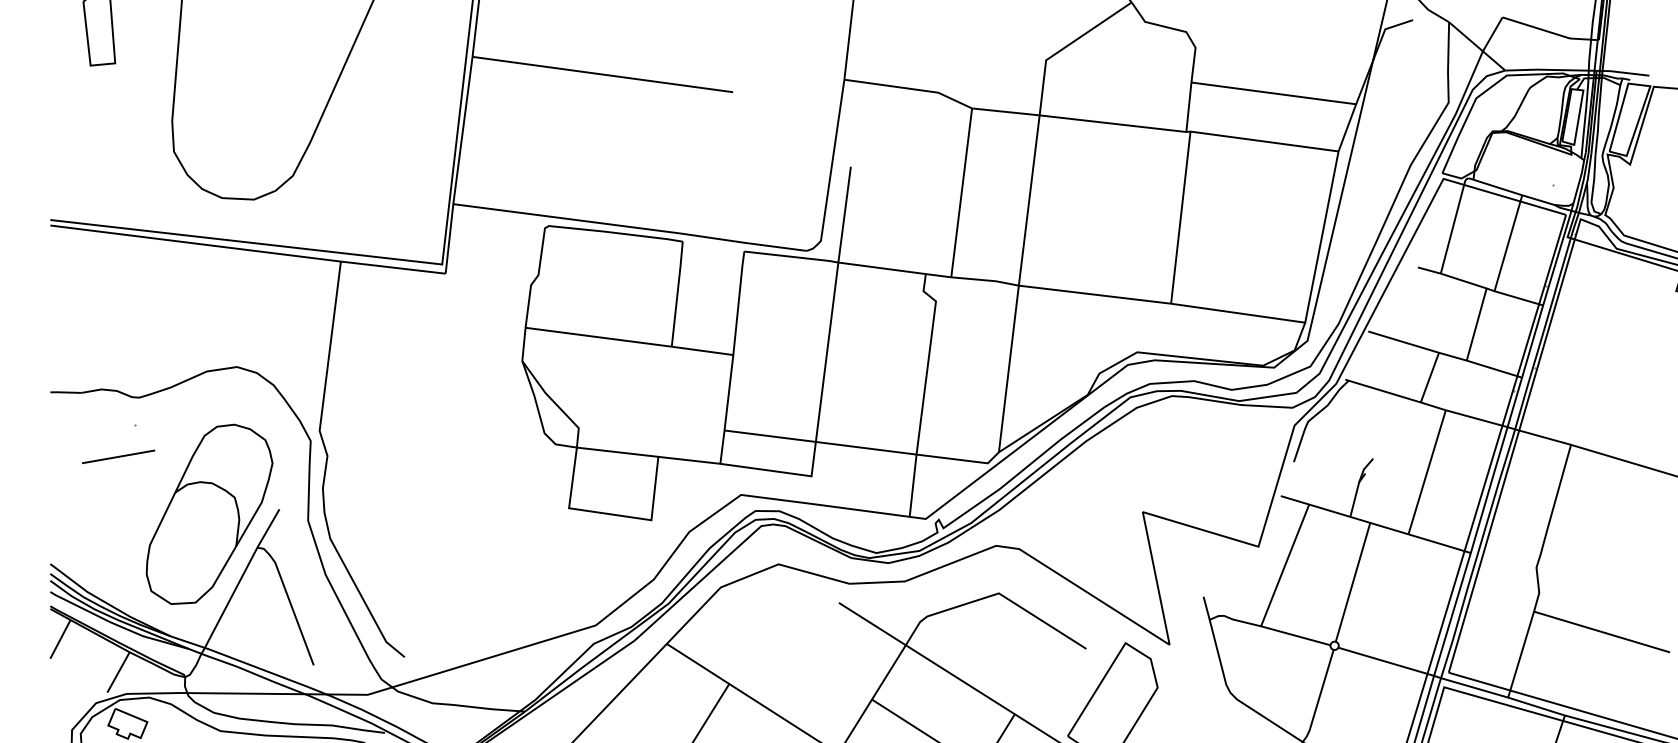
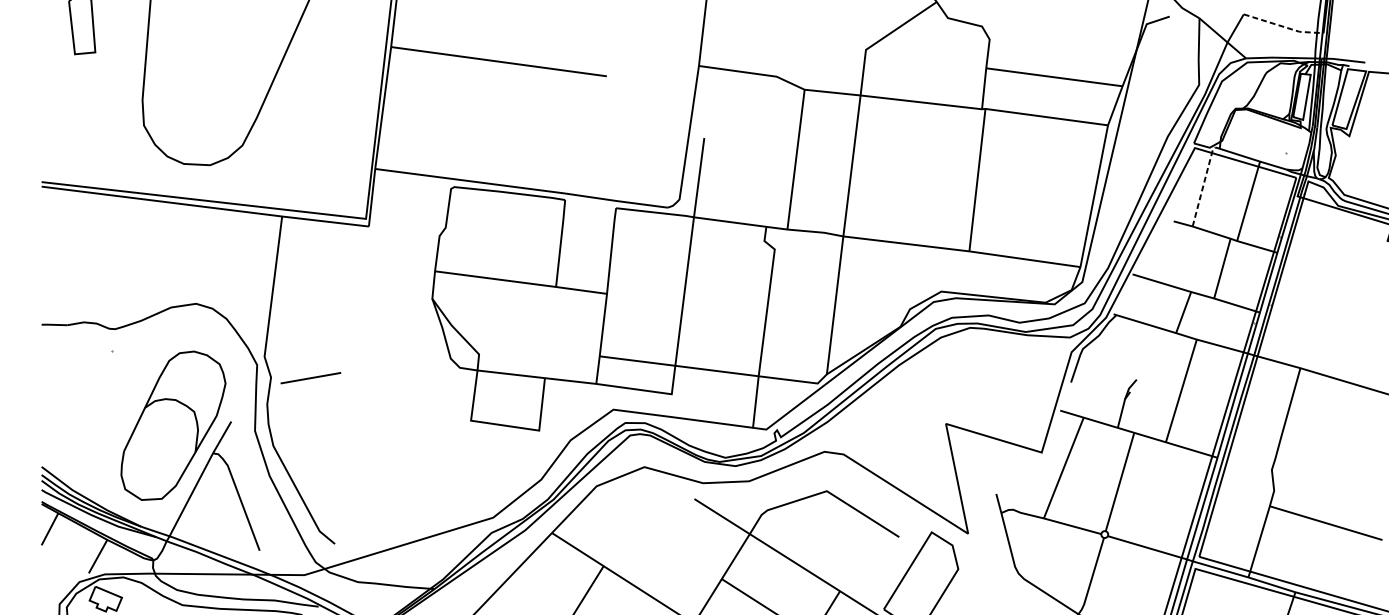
line: (1551, 32) -> (1284, 26), solid -> dashed
line: (1453, 223) -> (1203, 184), solid -> dashed
line: (118, 456) -> (310, 377), moved

